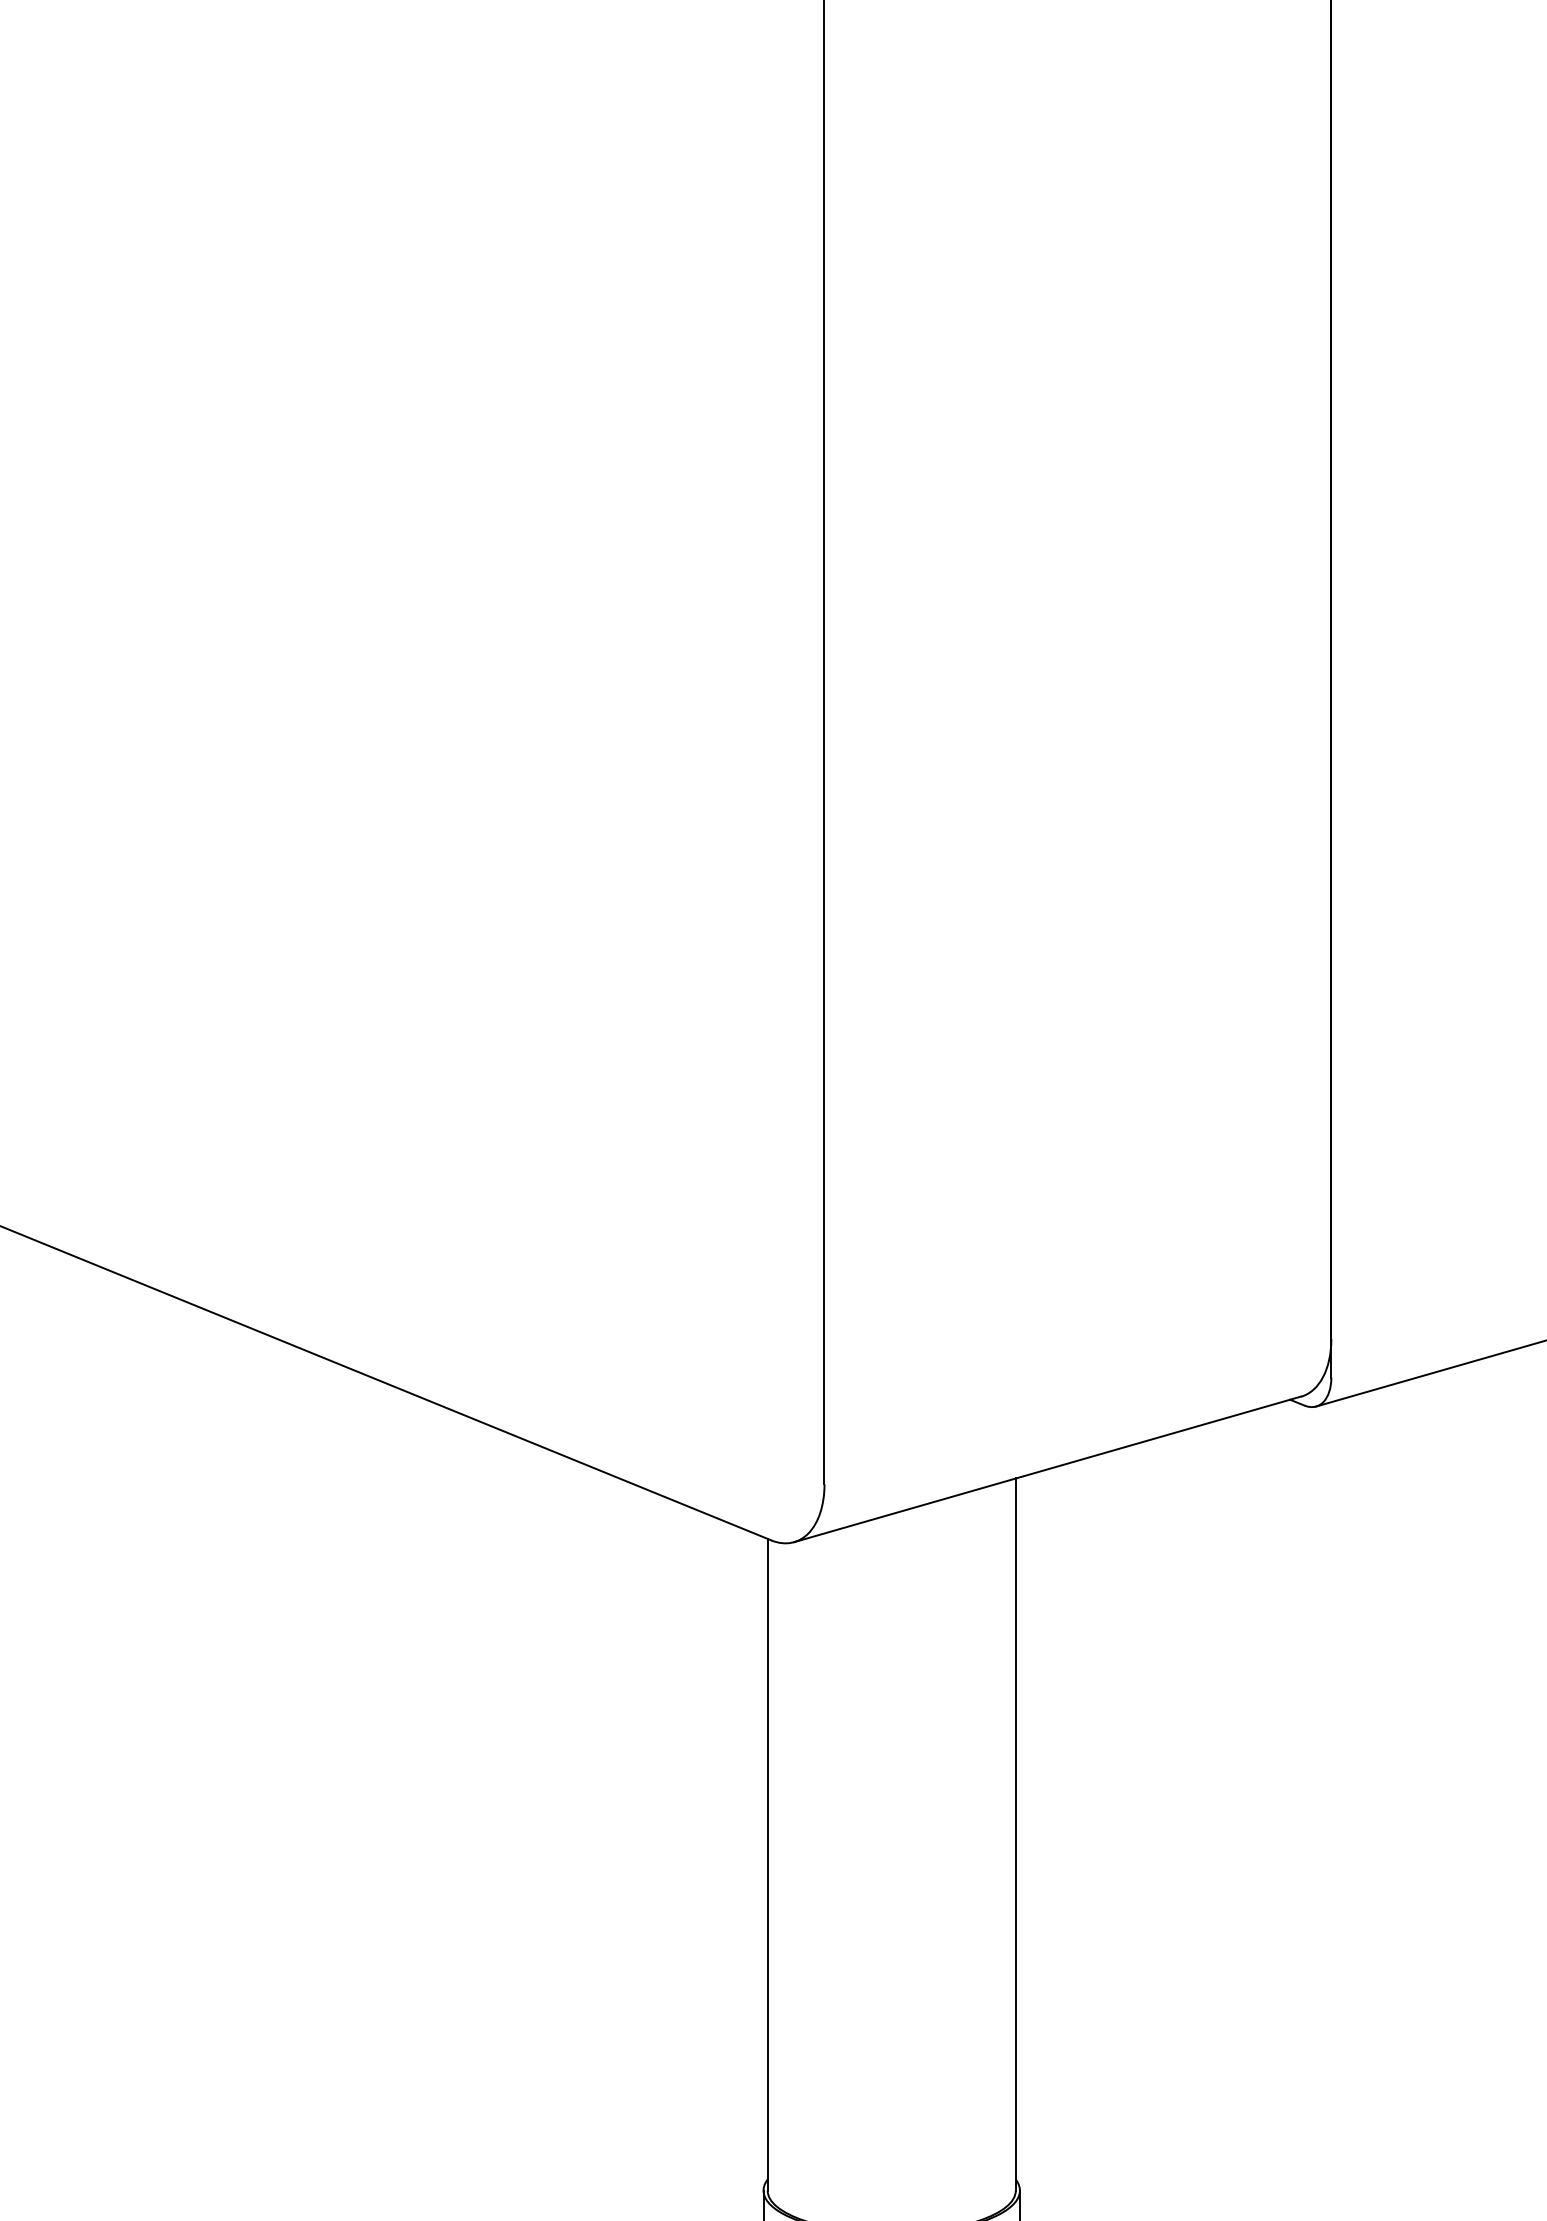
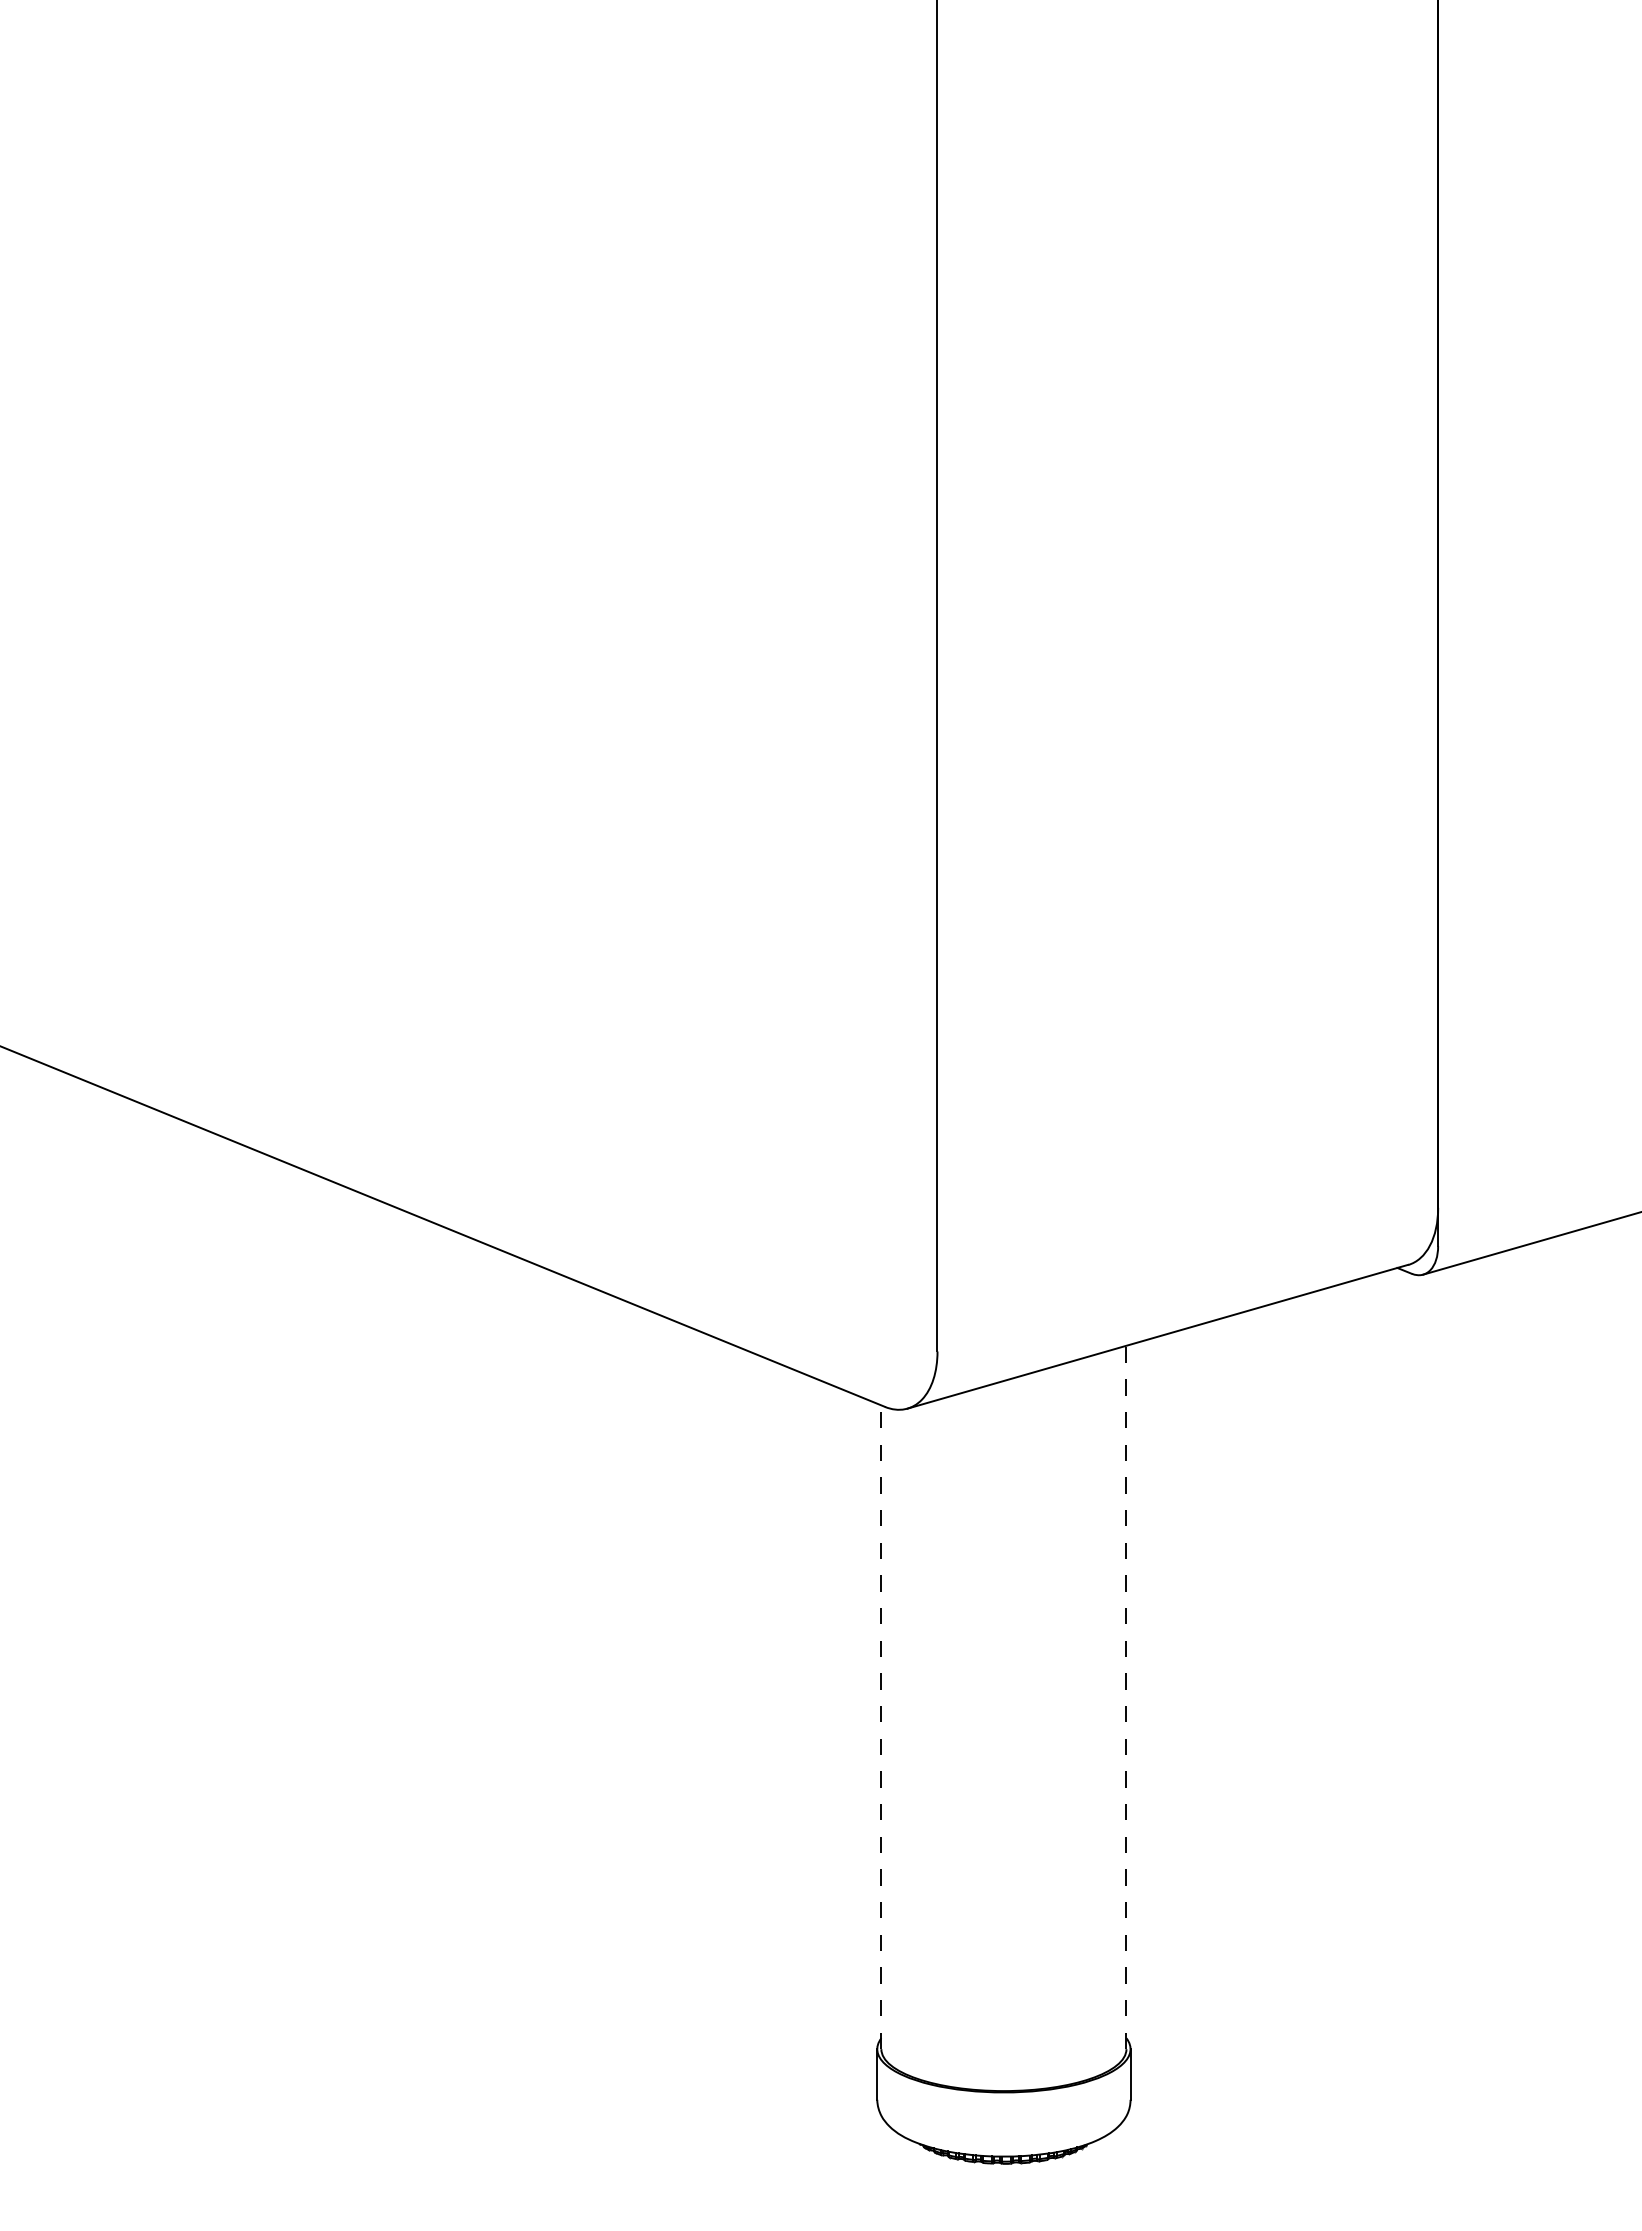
line: (1015, 1834) -> (1126, 1697), solid -> dashed
line: (767, 1864) -> (881, 1727), solid -> dashed

